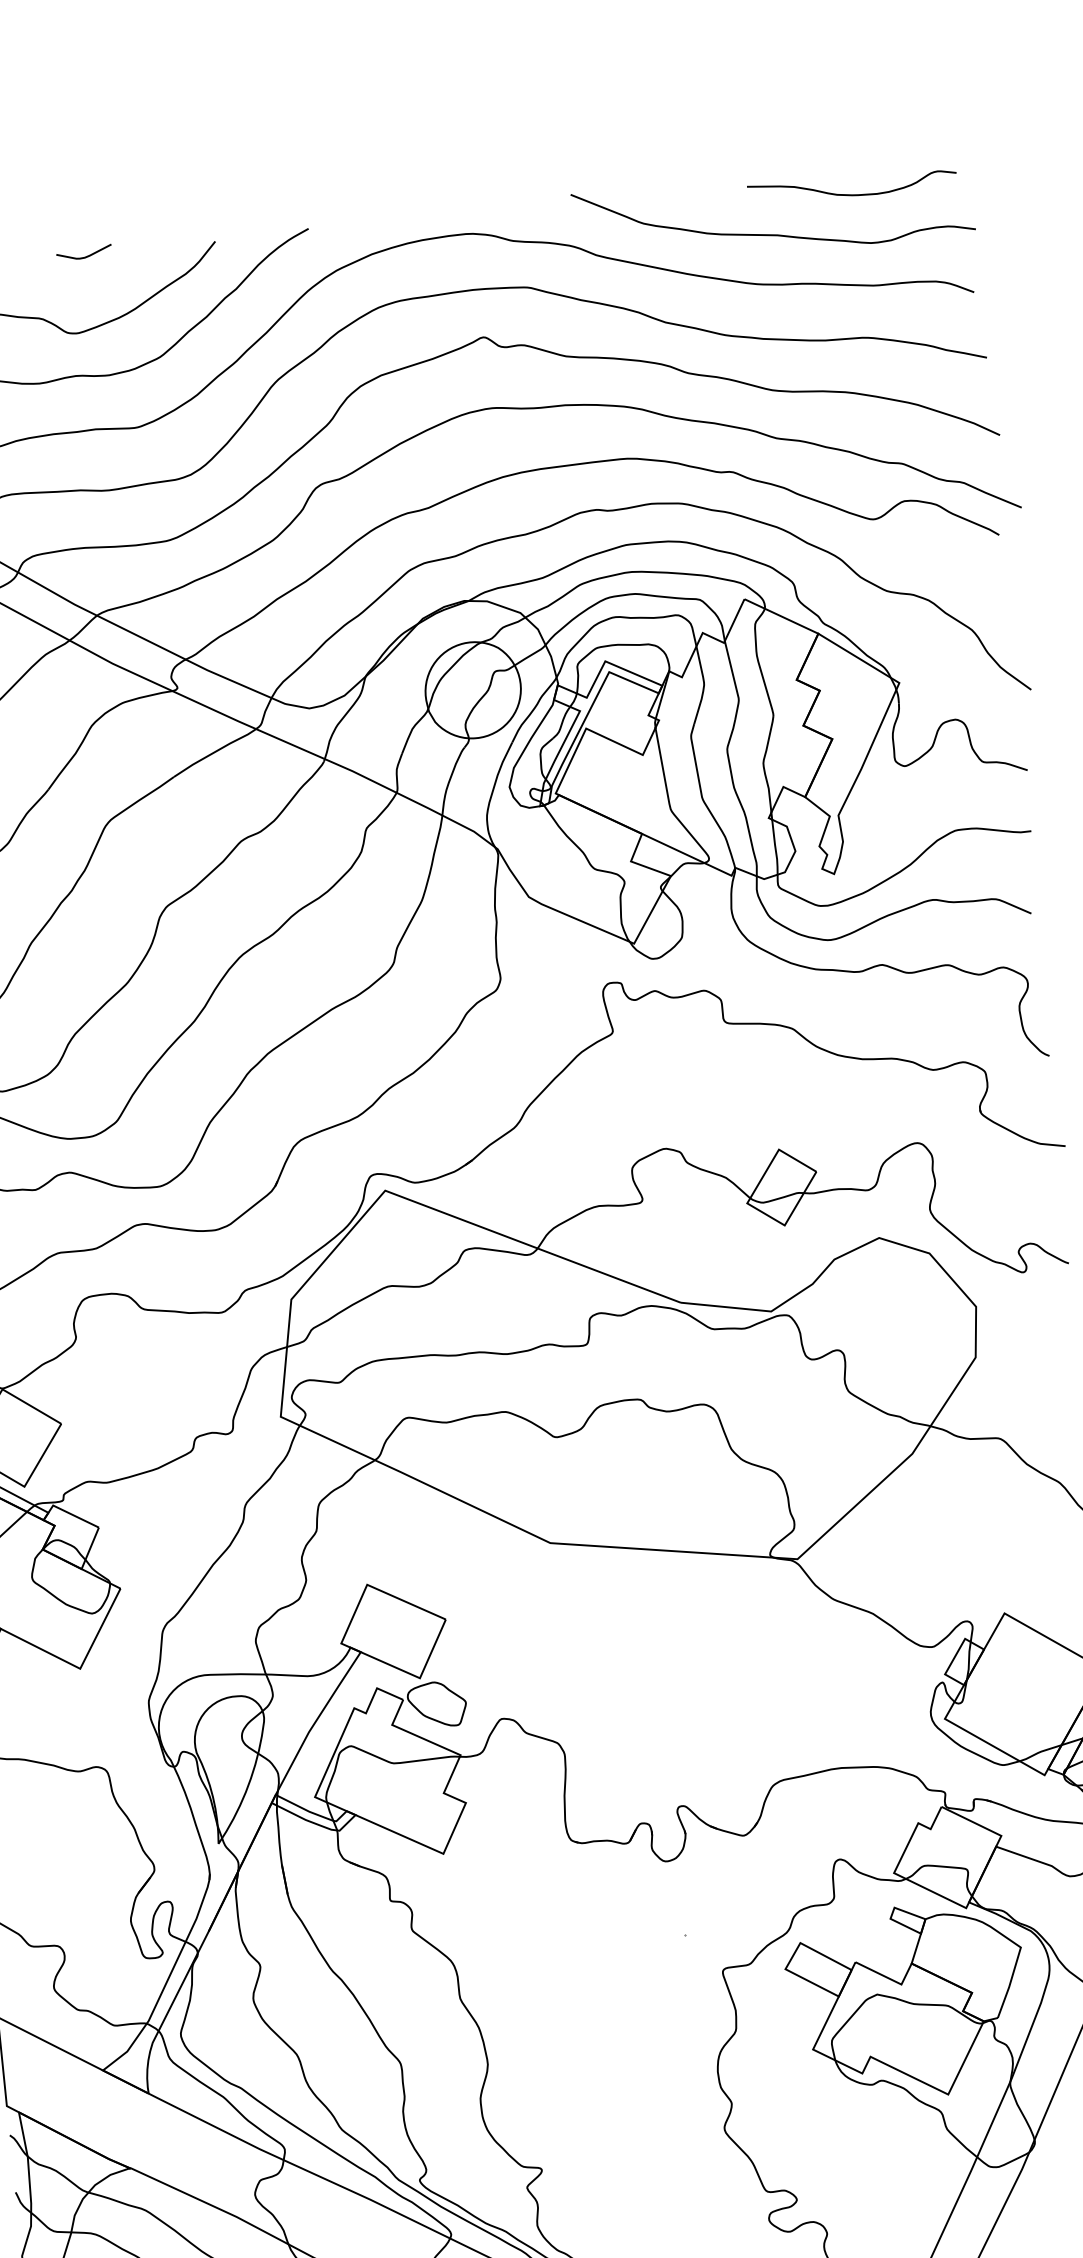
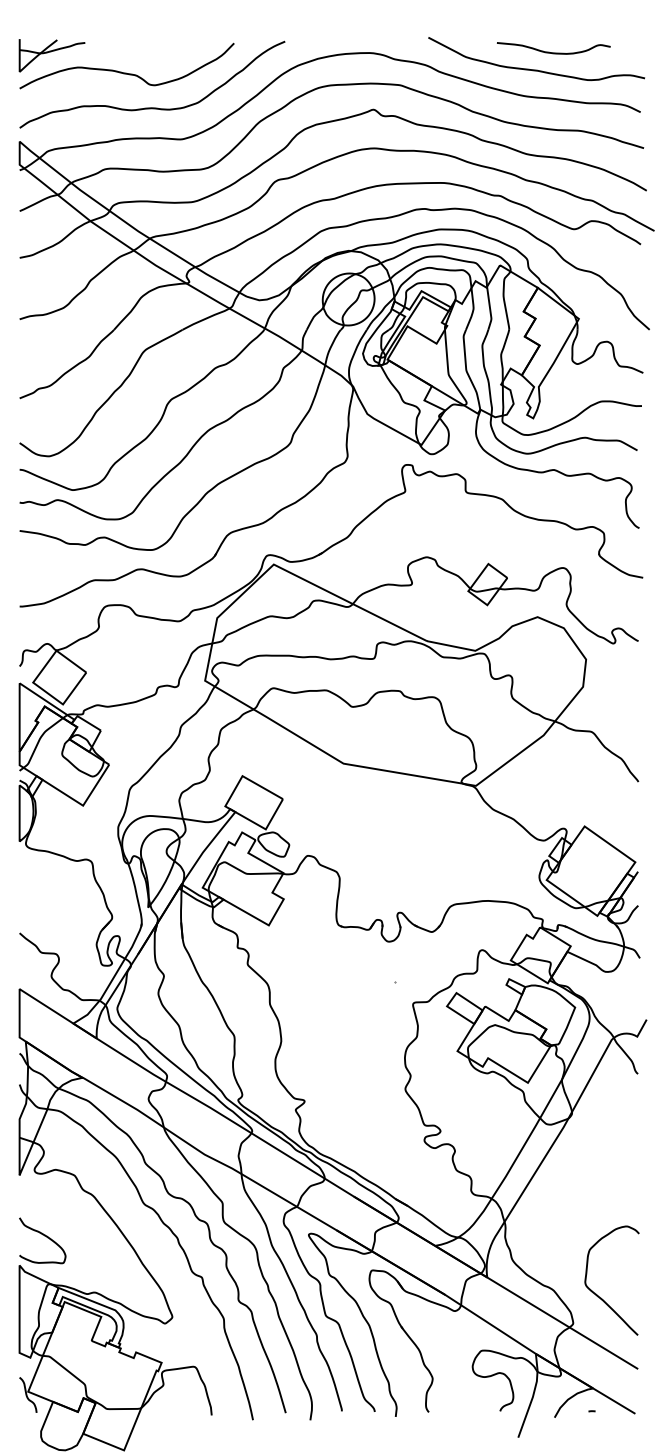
curve: (852, 193) -> (553, 52), moved
curve: (85, 254) -> (163, 43), removed

